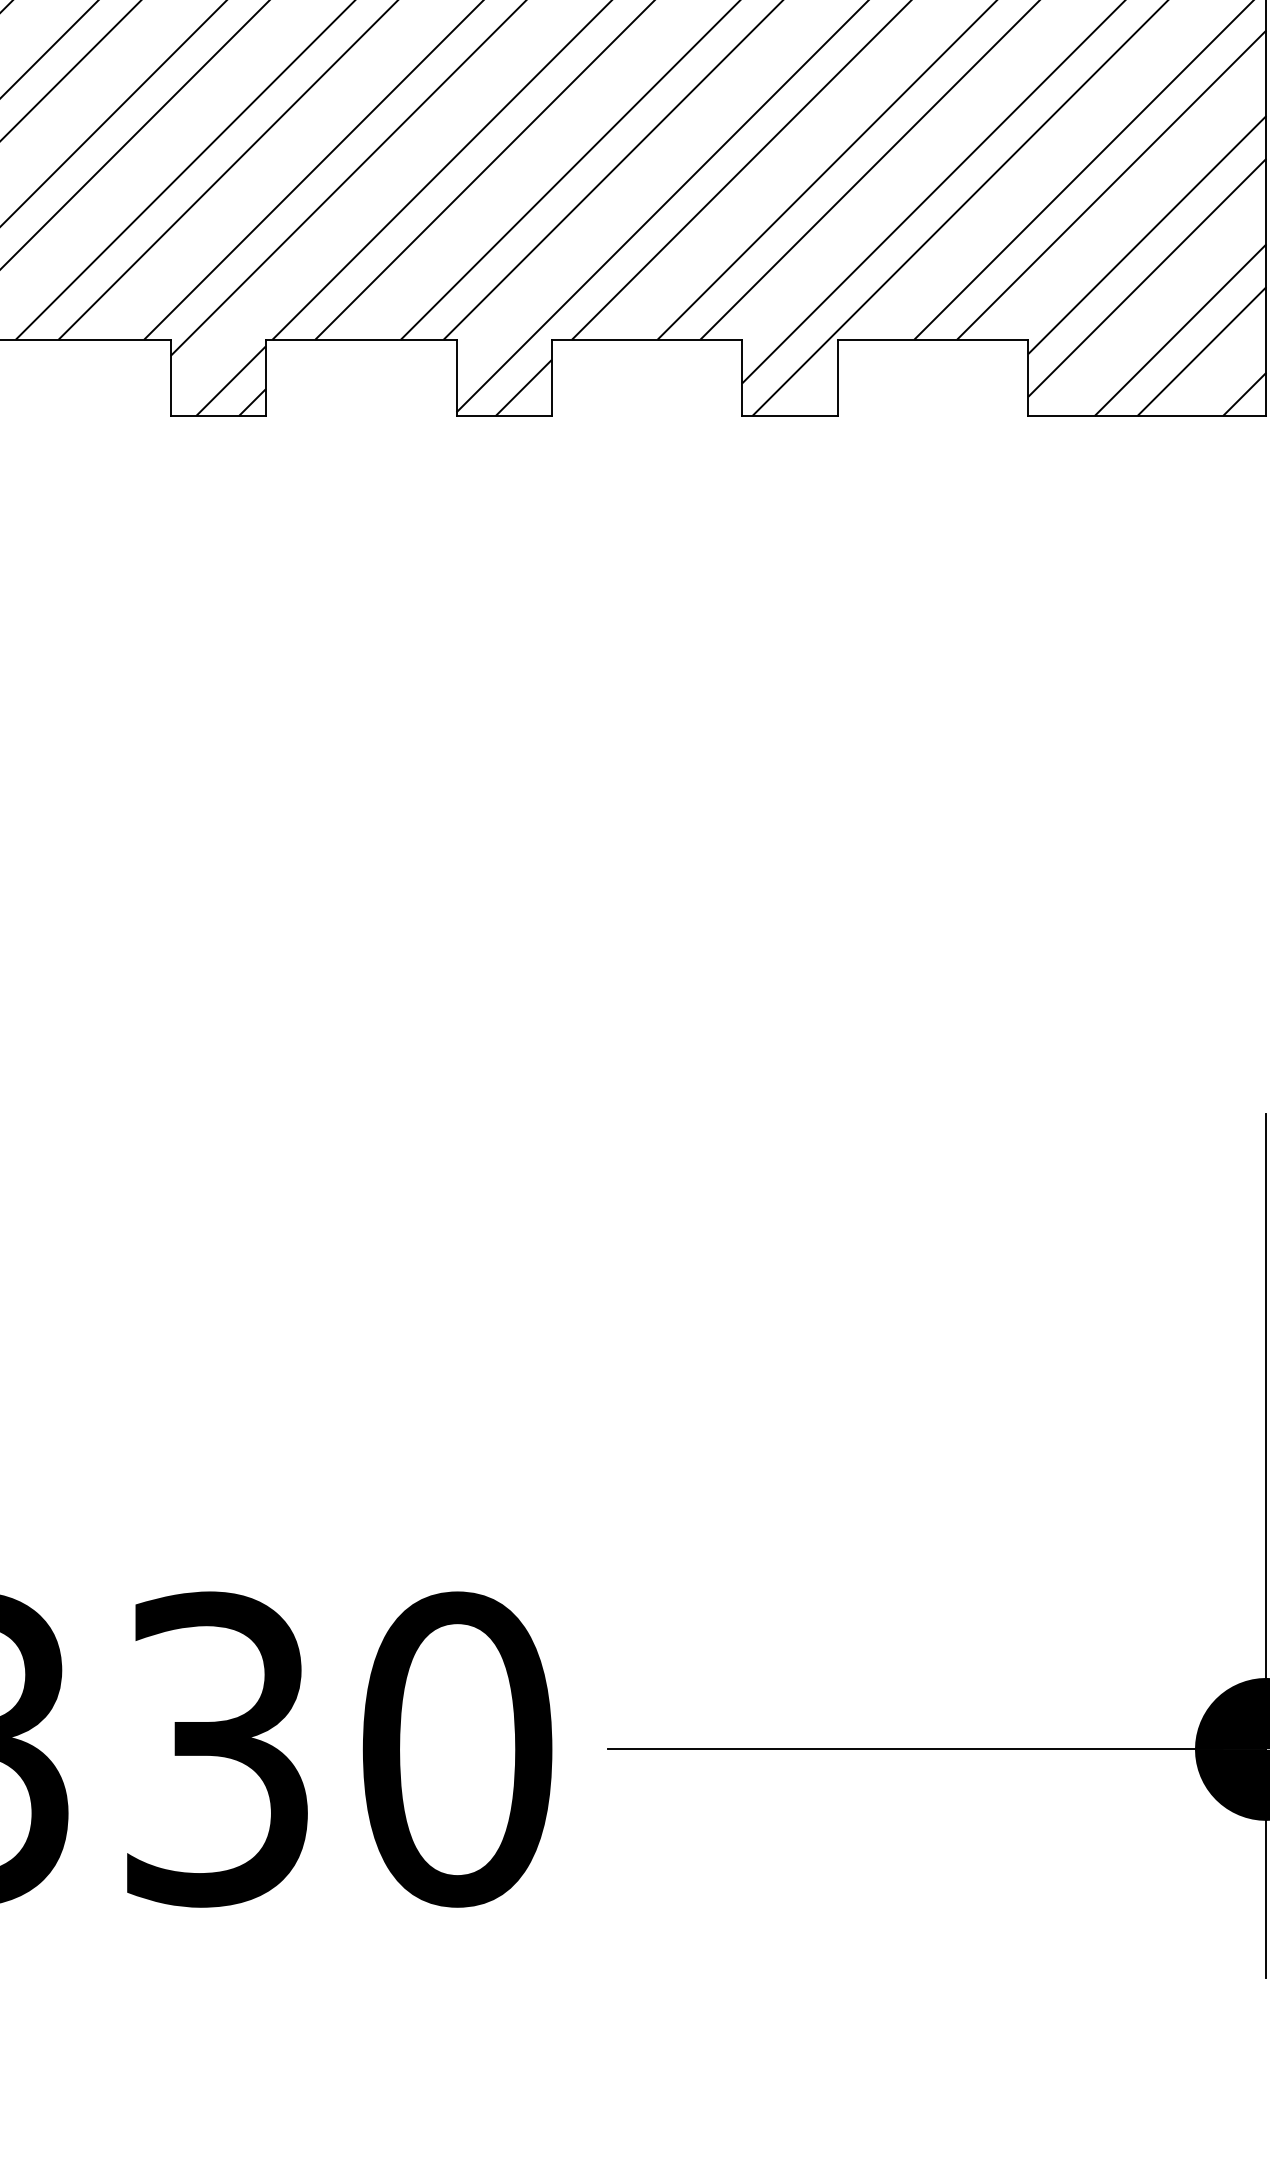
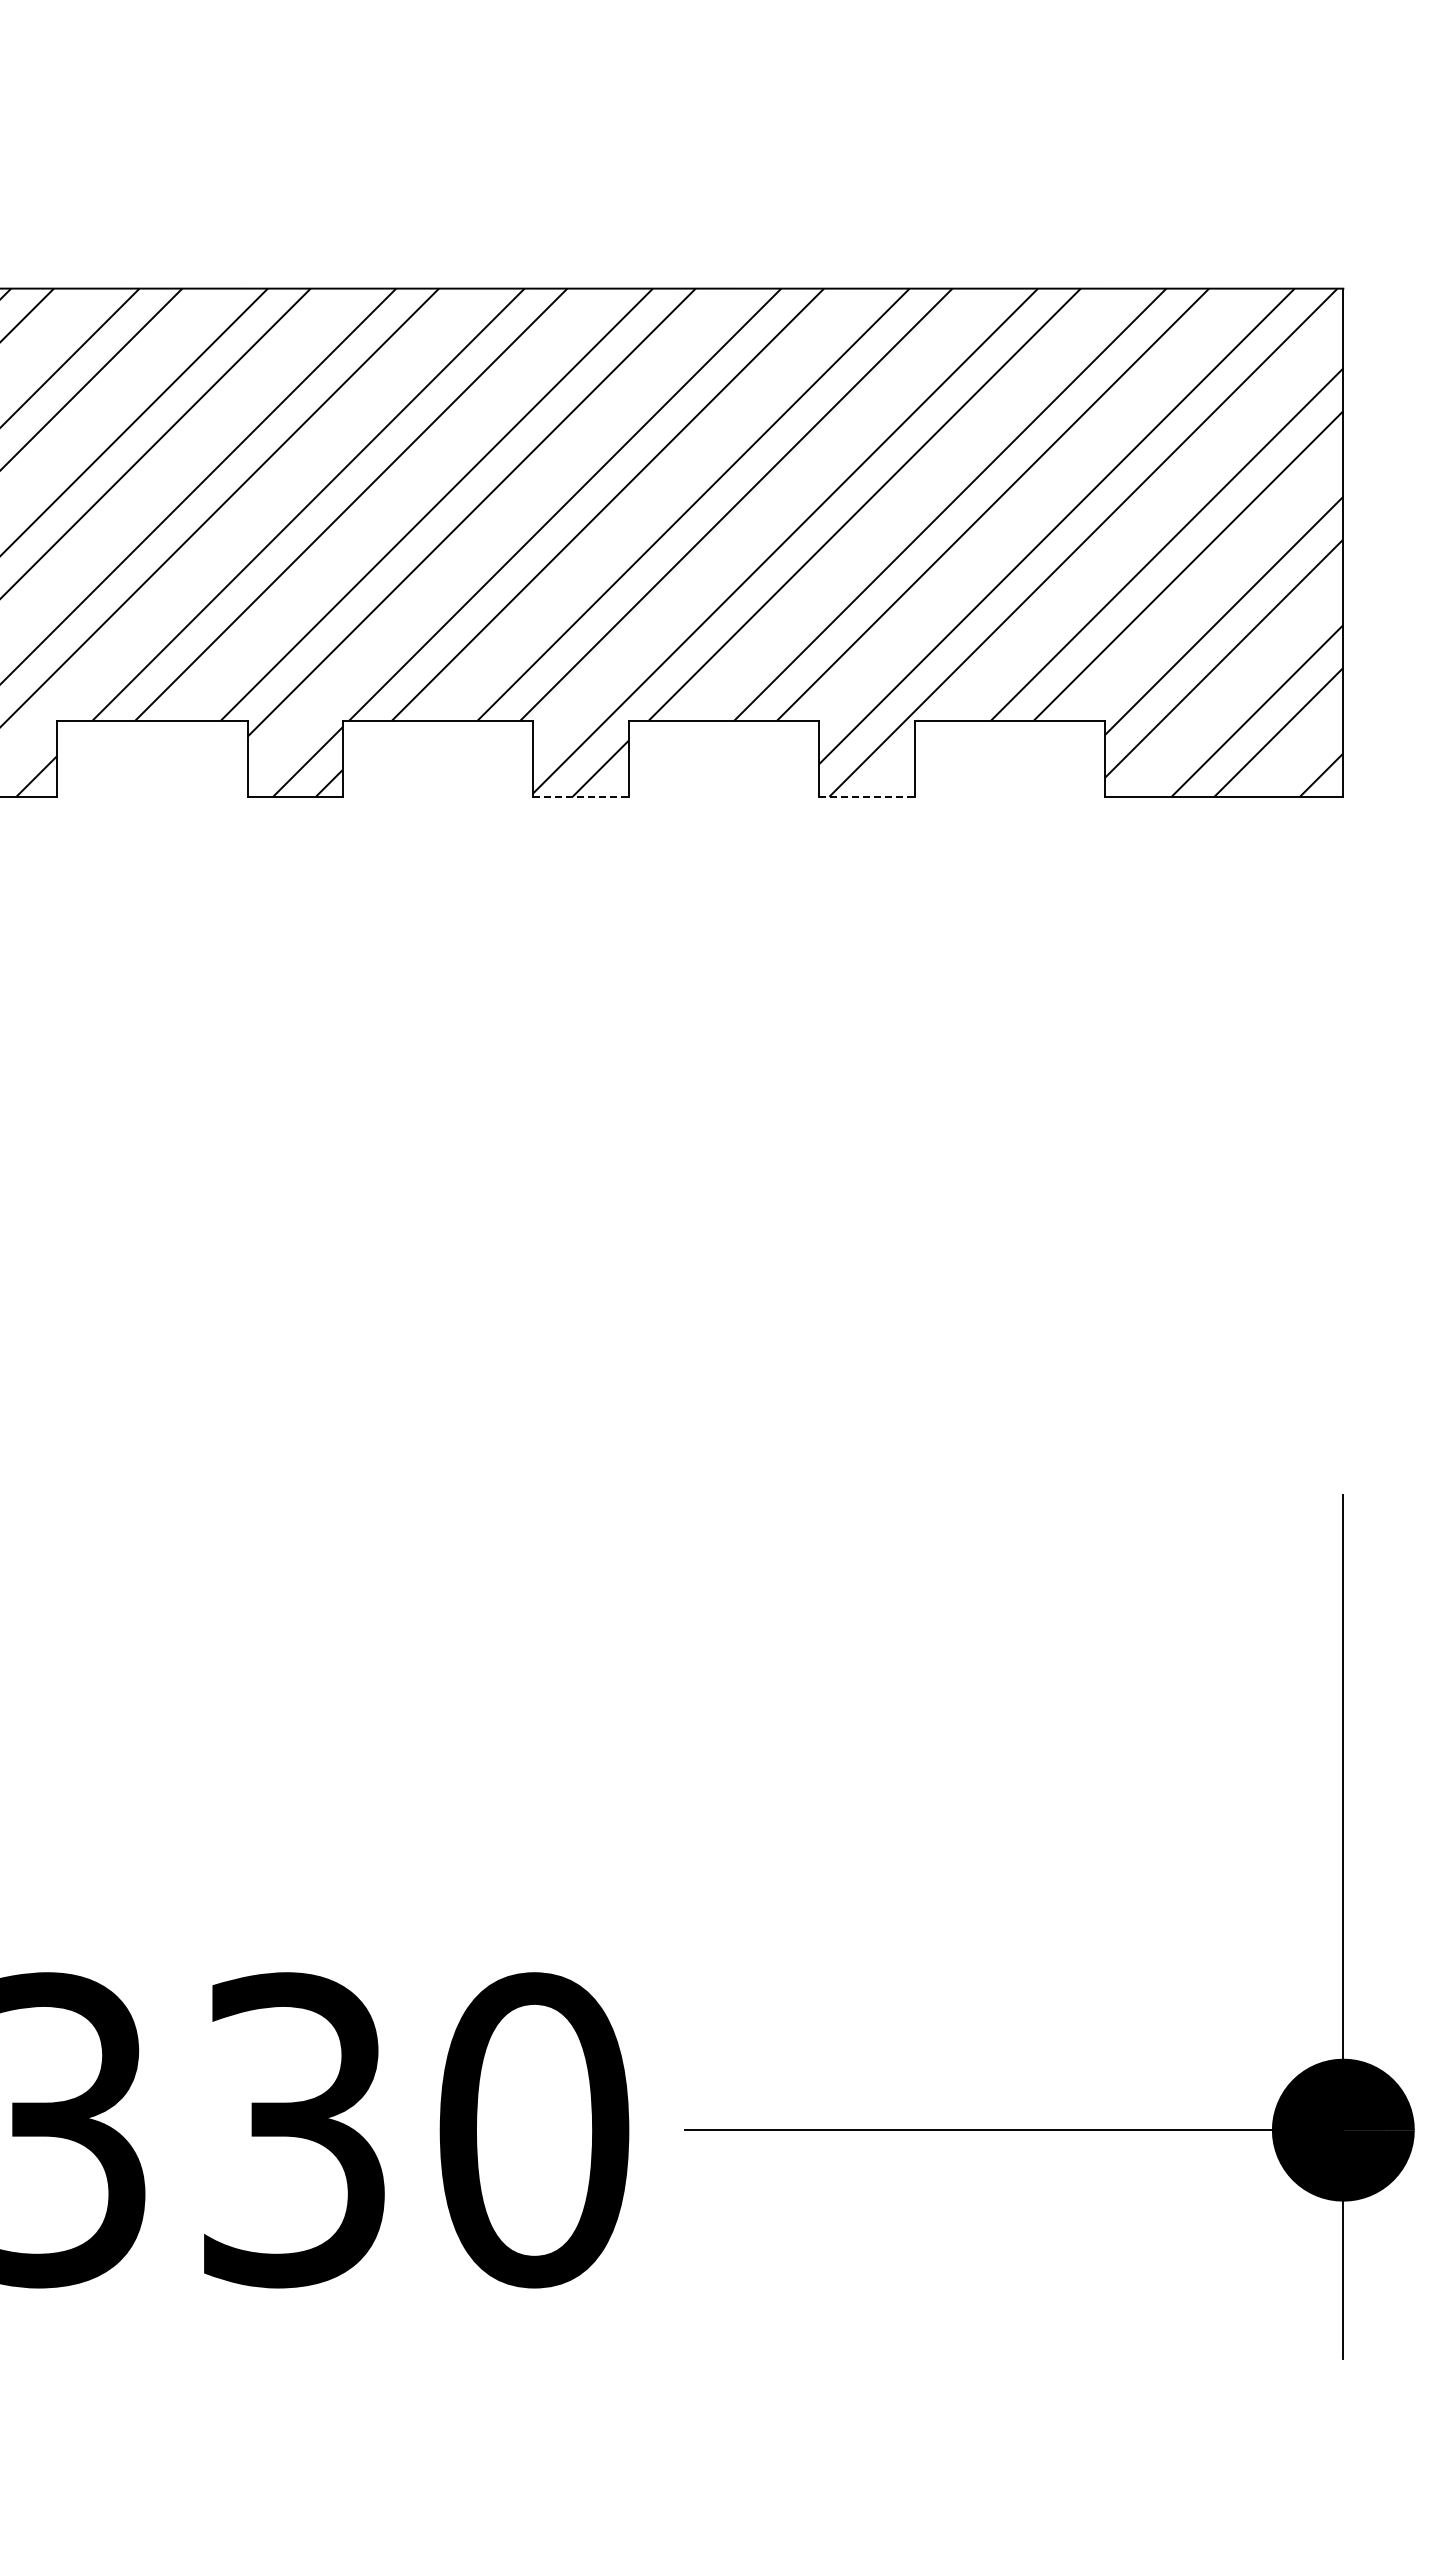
line: (504, 415) -> (581, 796), solid -> dashed
line: (789, 415) -> (866, 796), solid -> dashed

